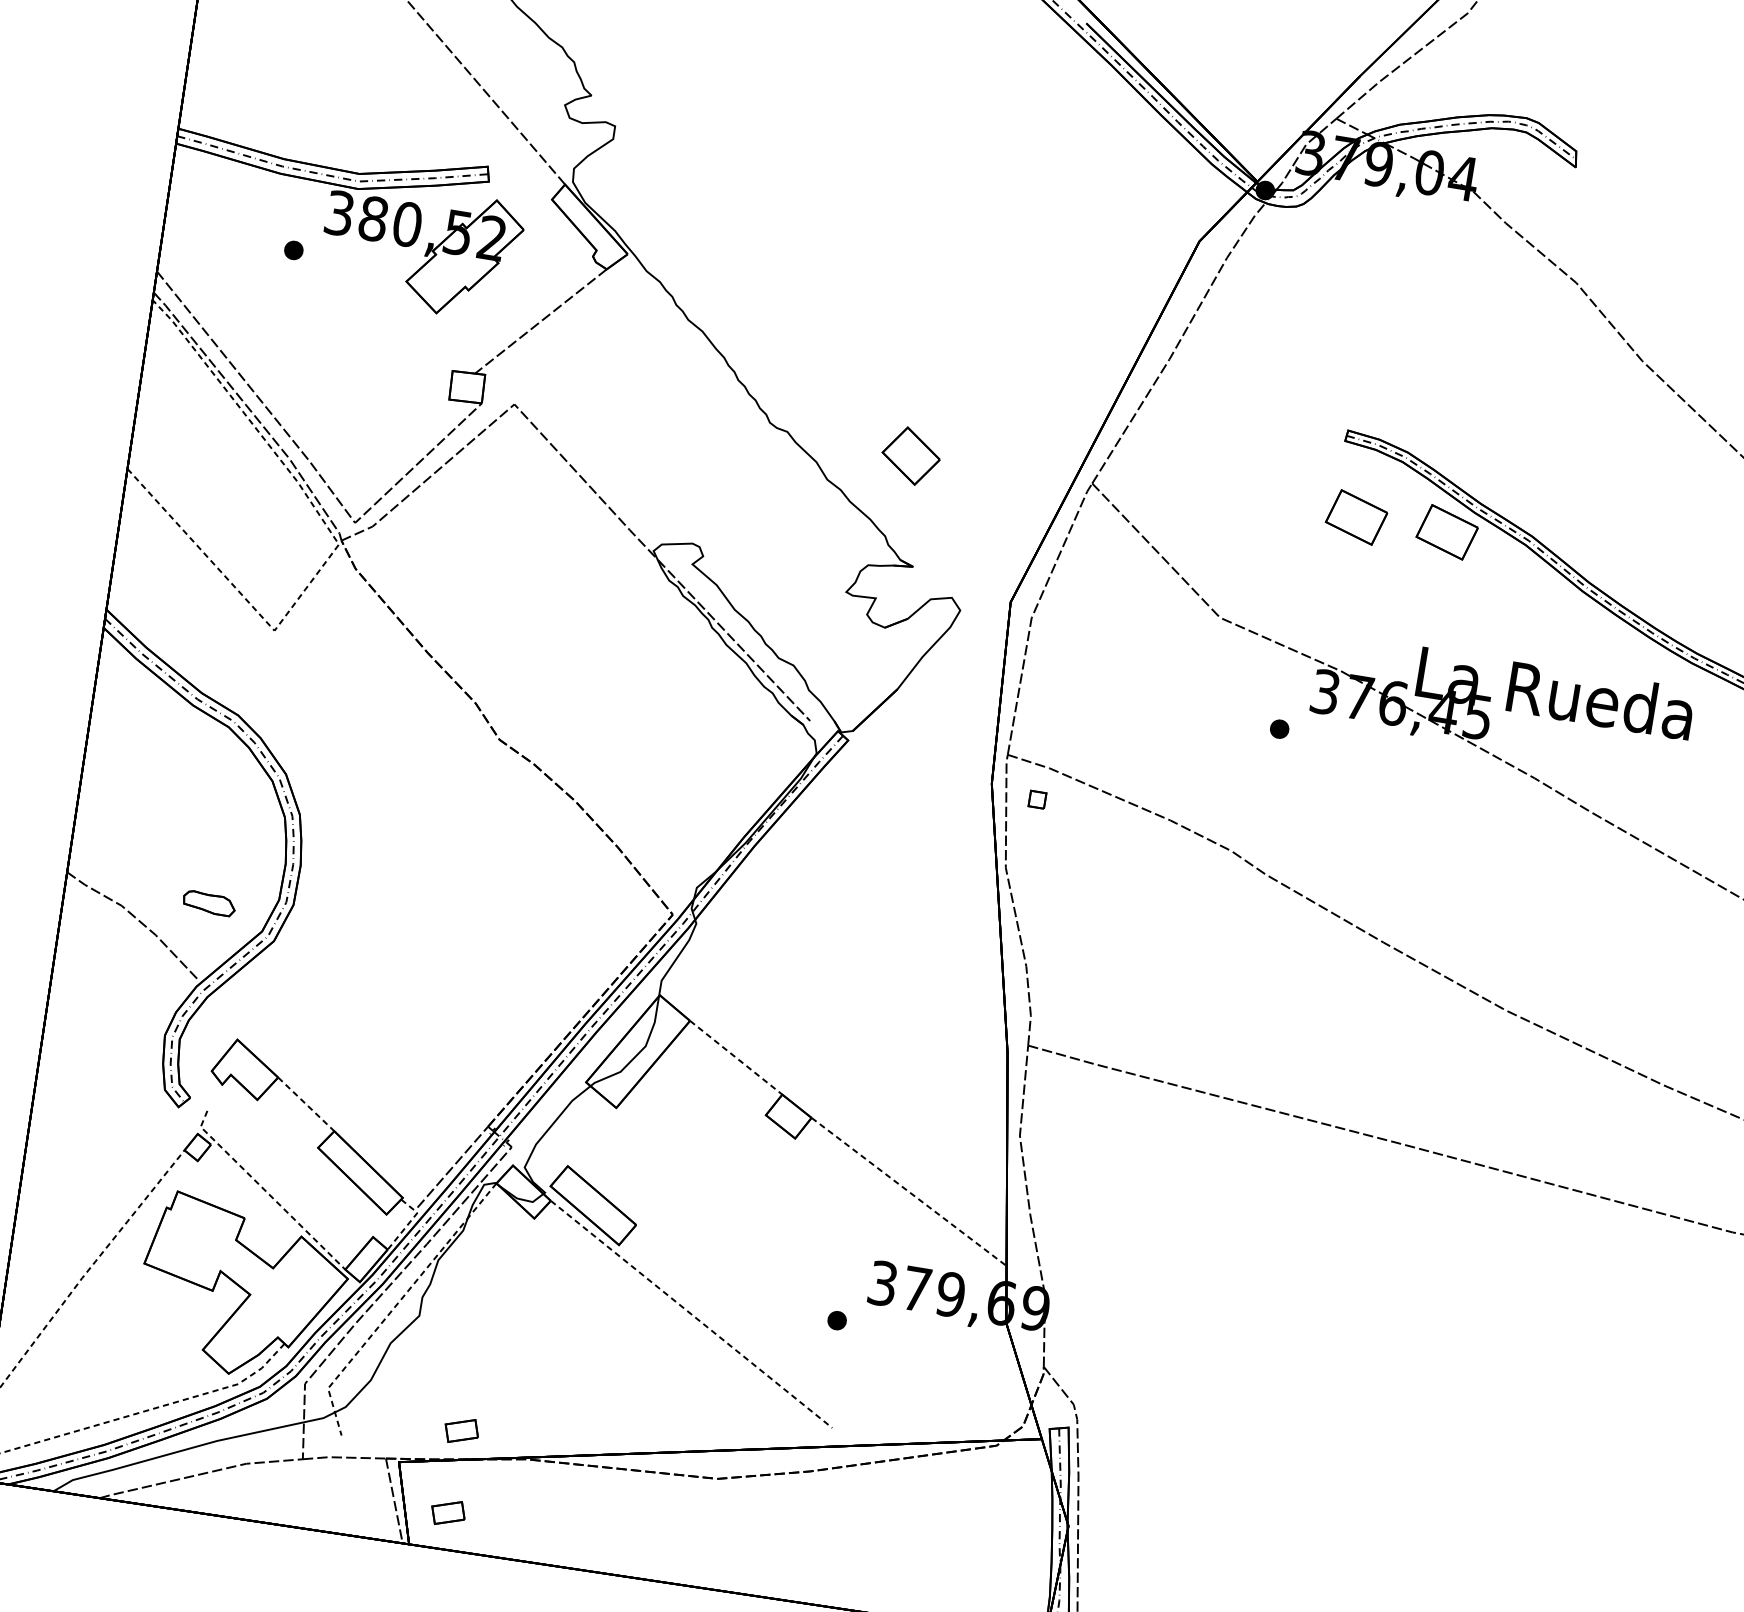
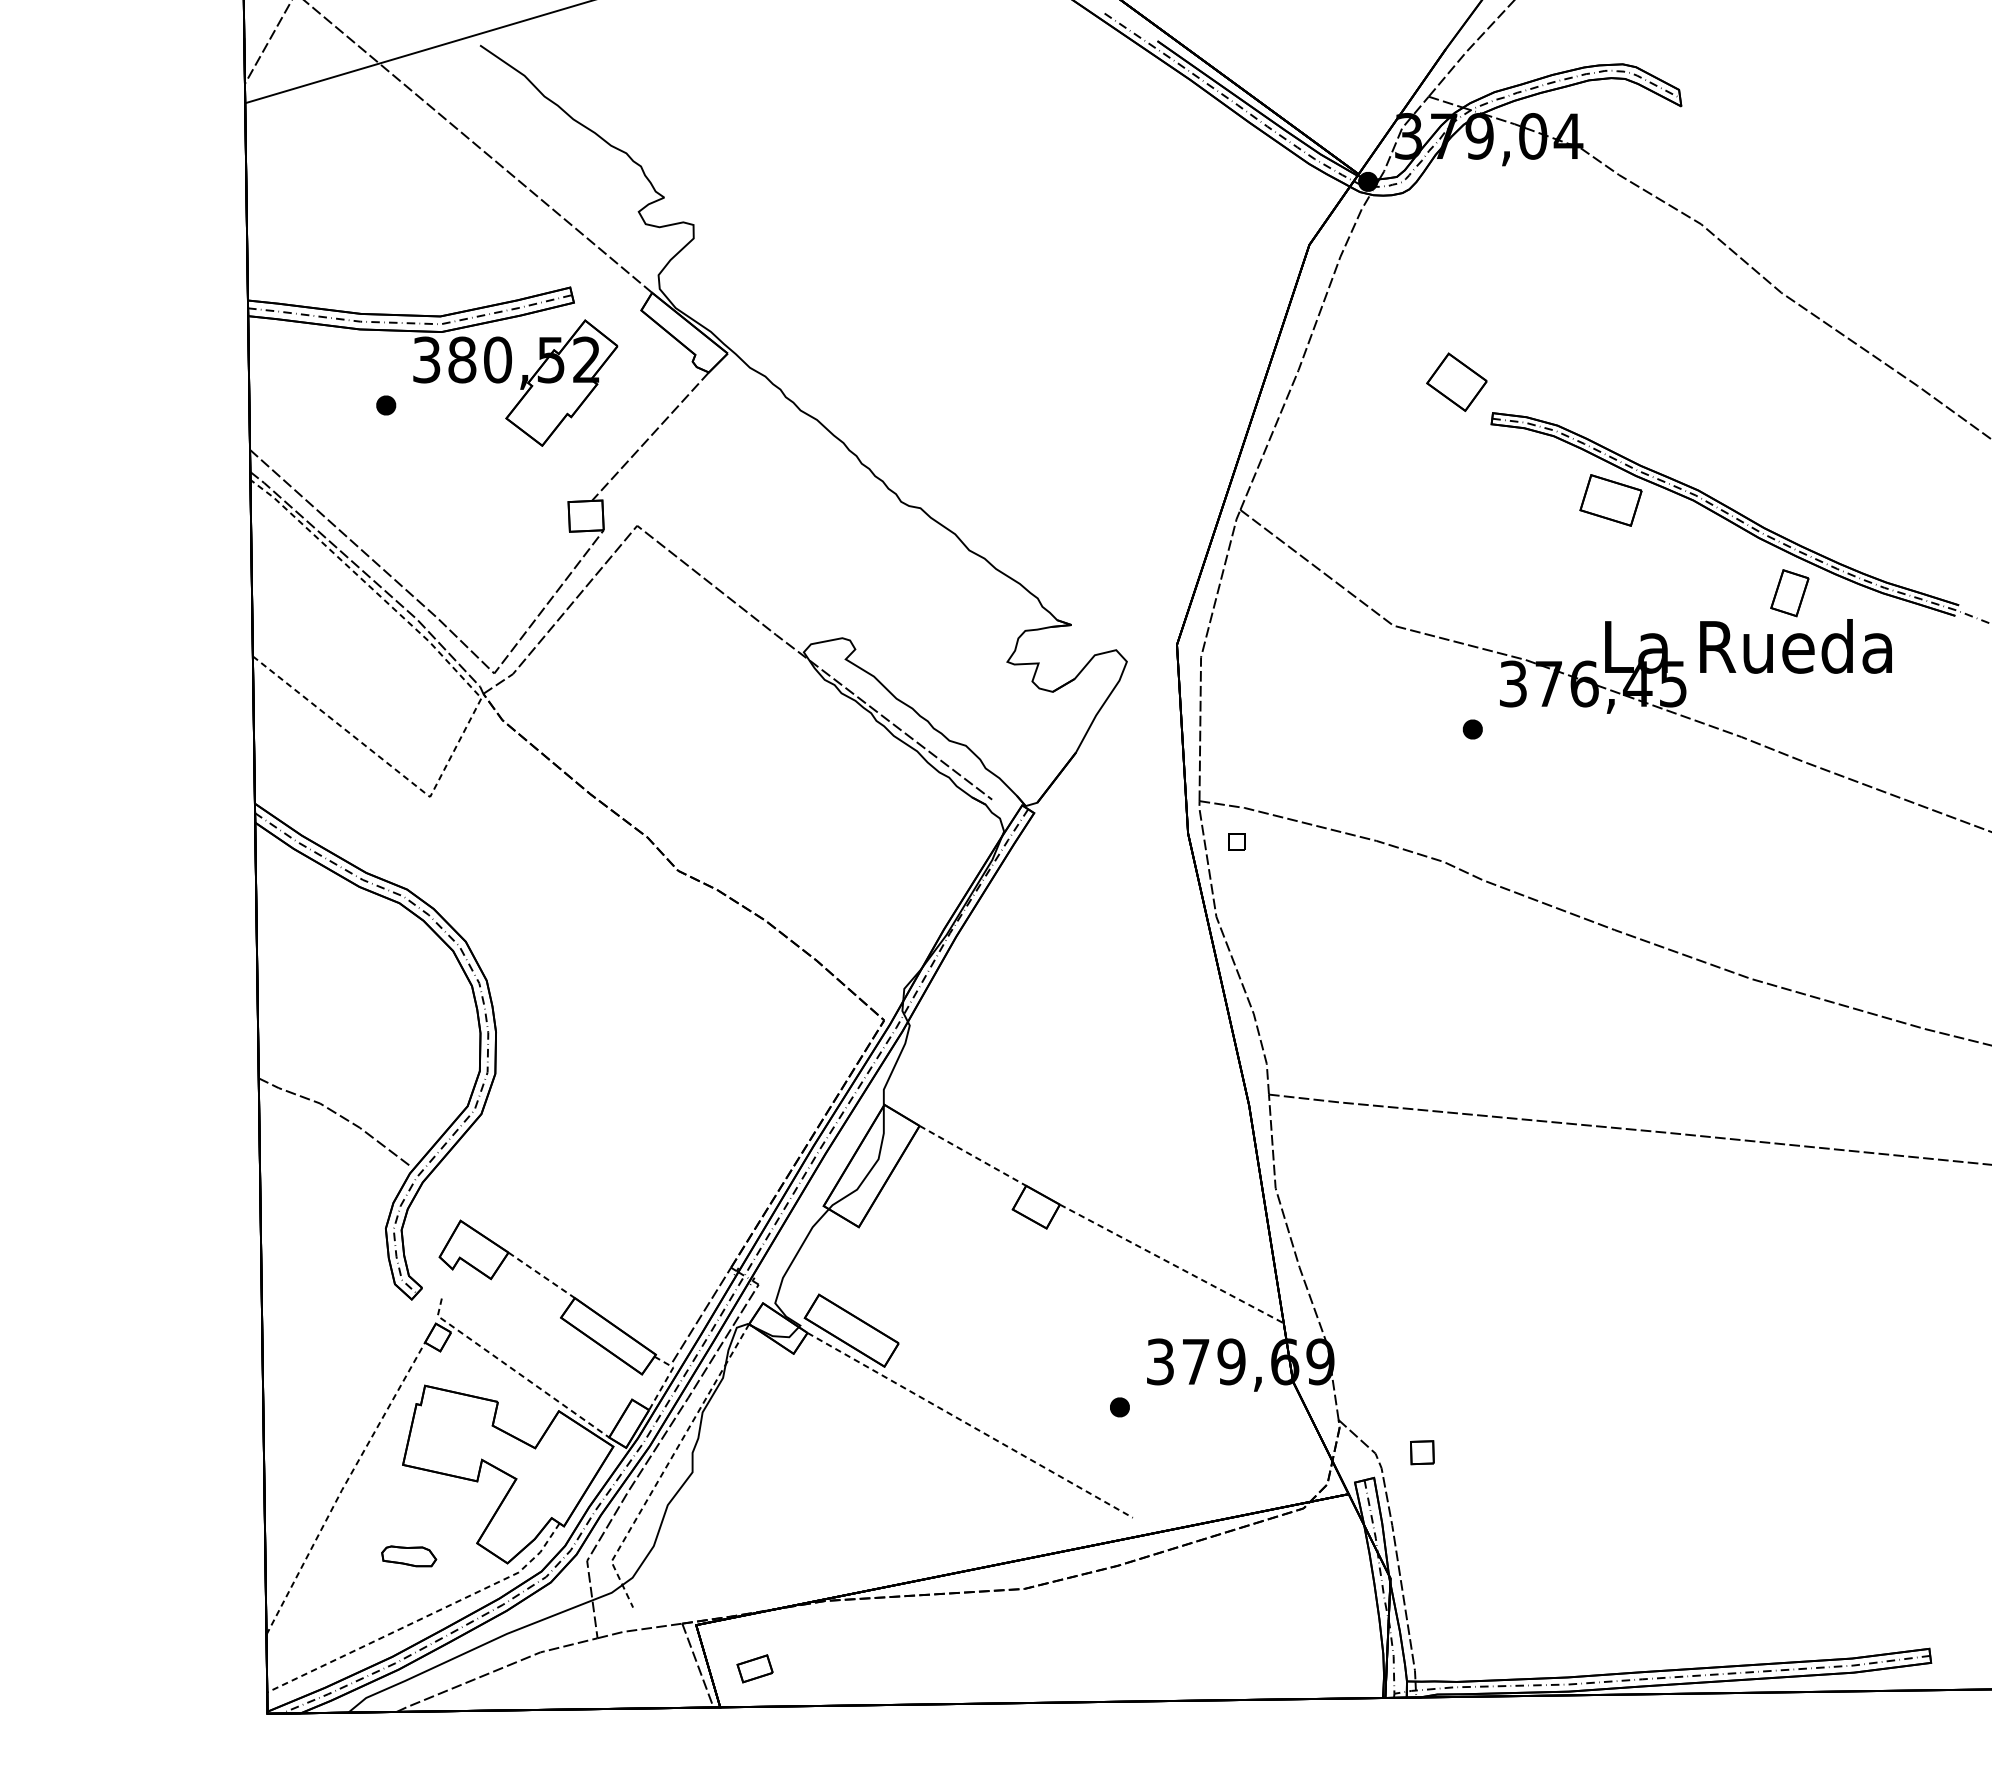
part: (910, 455) -> (1456, 381), moved
part: (1356, 517) -> (1515, 500), removed
part: (1602, 648) -> (1789, 593), added
part: (209, 903) -> (409, 1556), moved
part: (1118, 1410) -> (1422, 1452), added
part: (461, 1430) -> (754, 1582), removed

